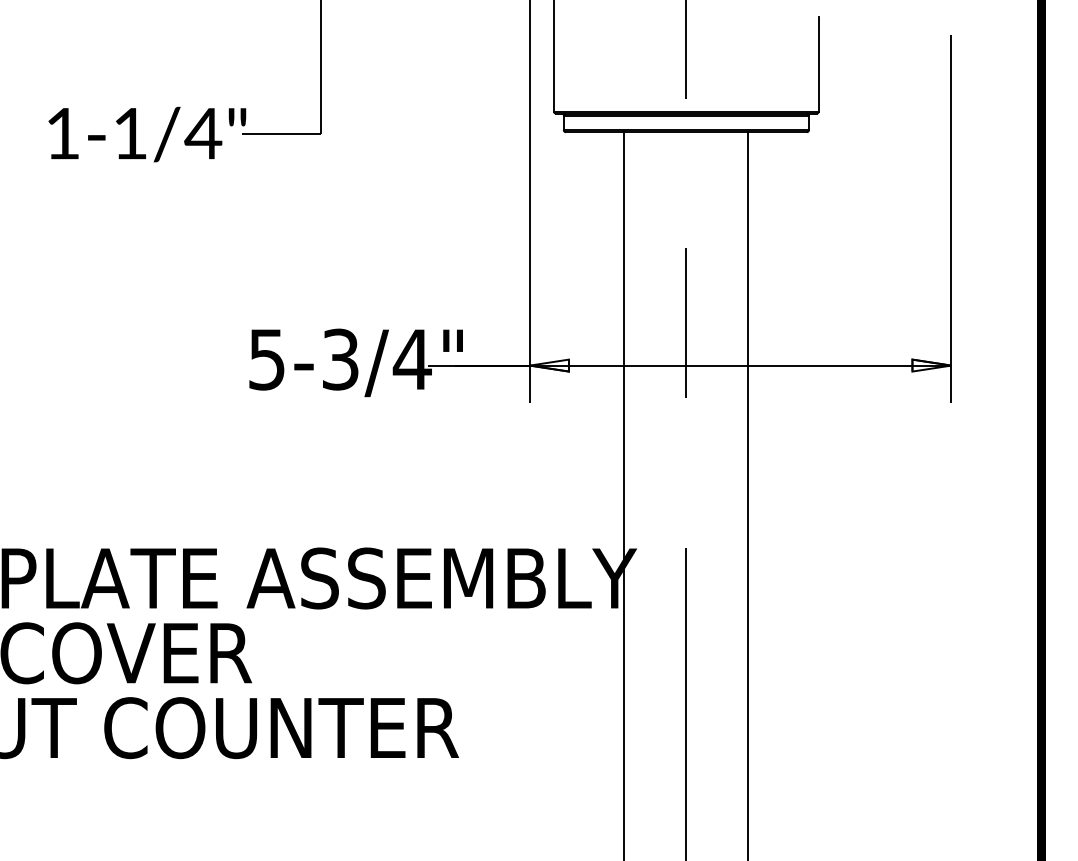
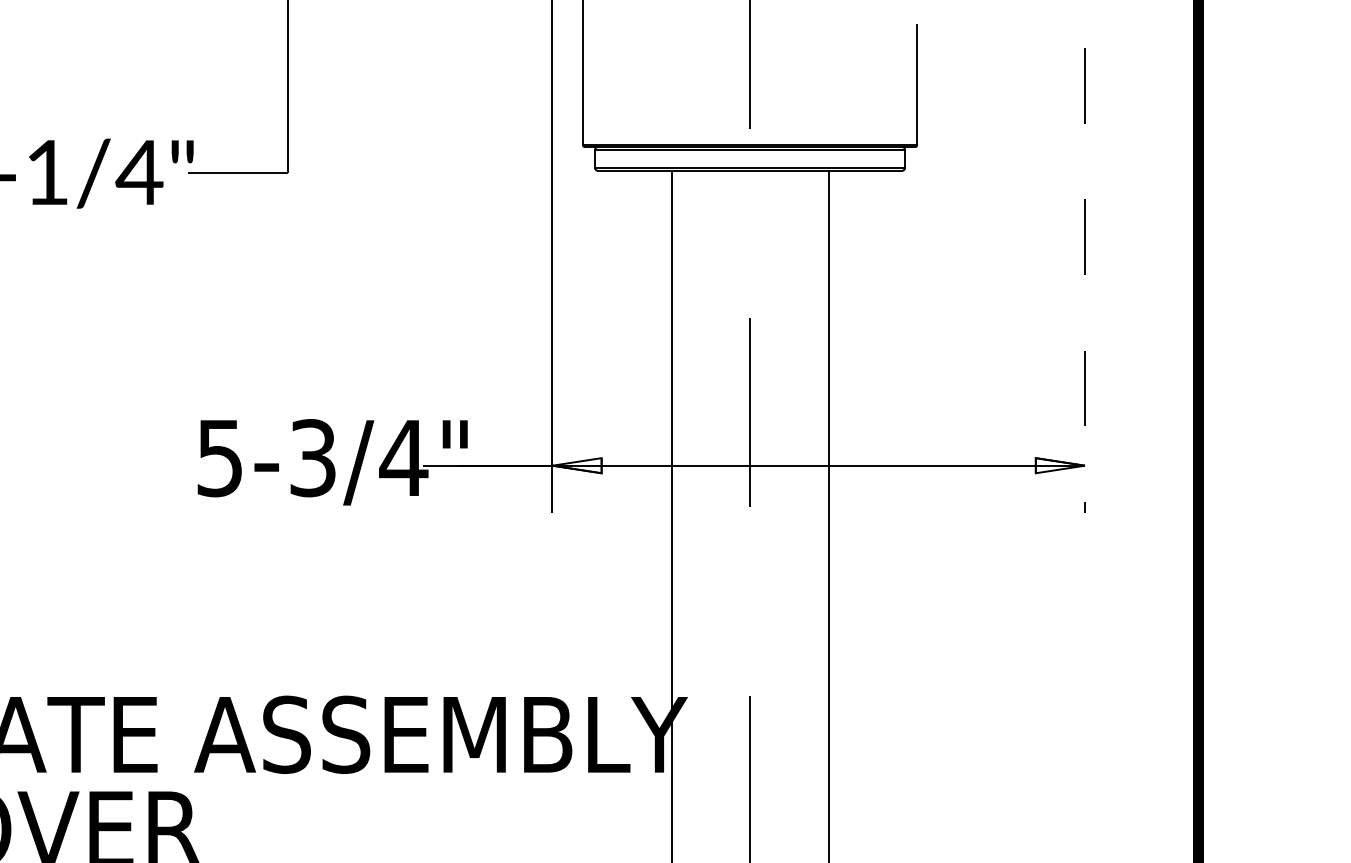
line: (951, 219) -> (1085, 281), solid -> dashed

